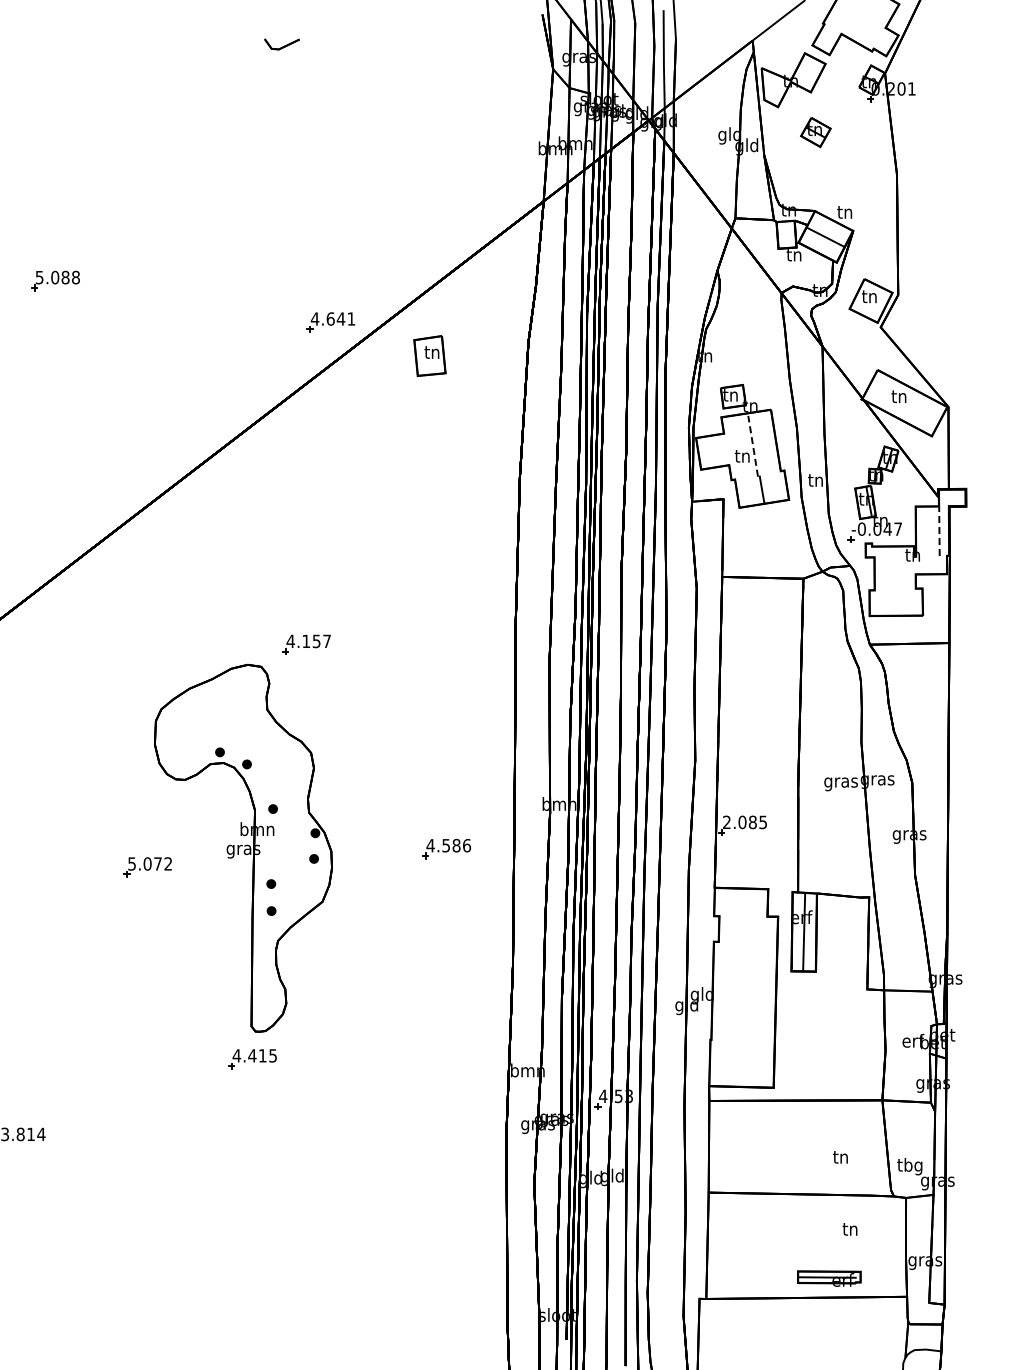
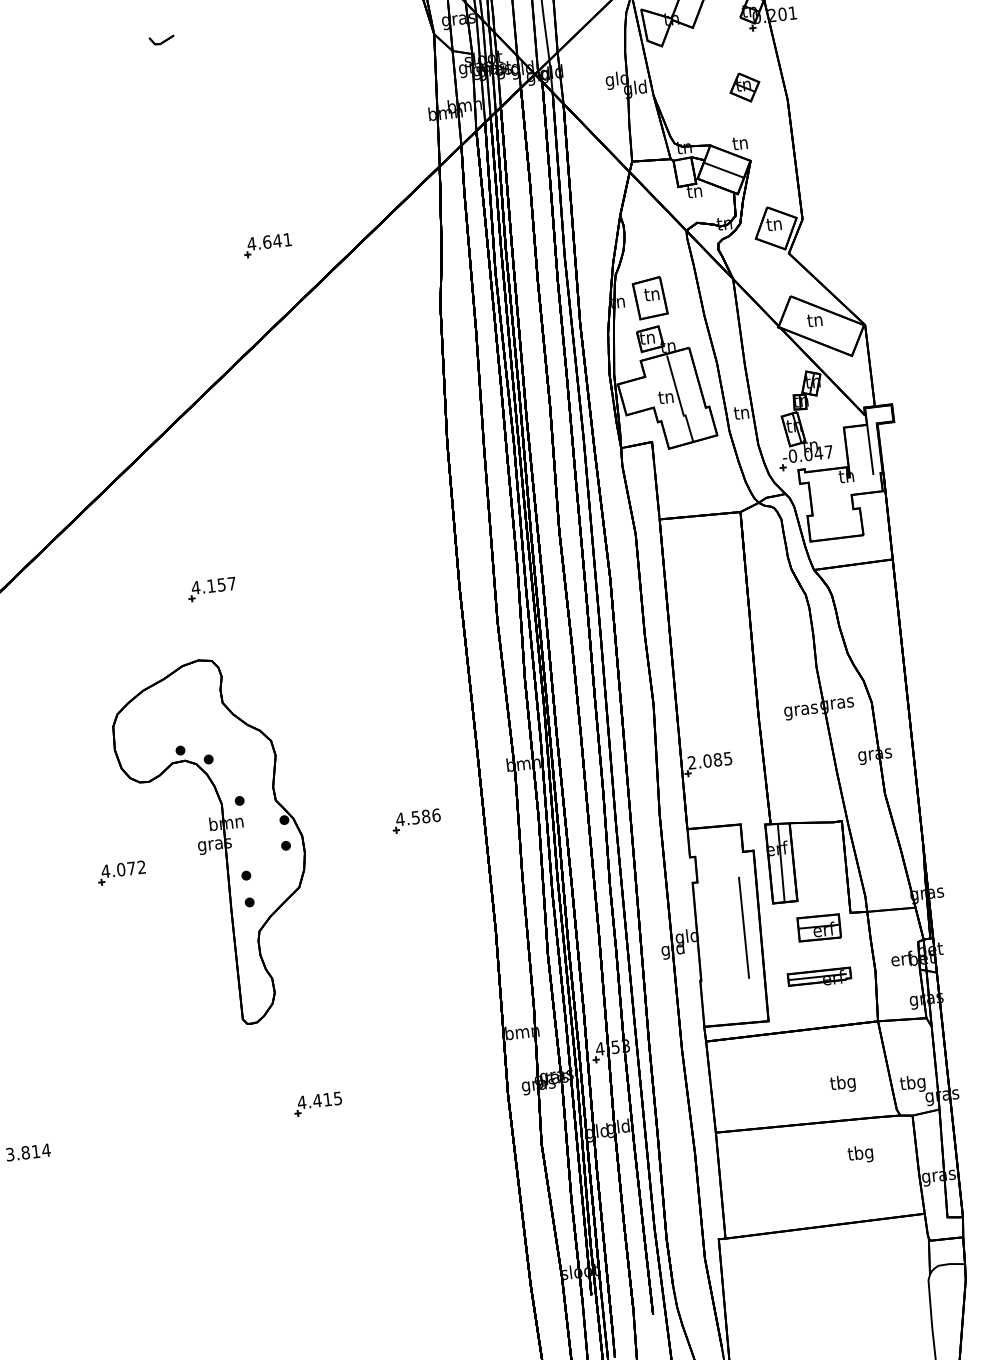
part: (281, 44) -> (161, 40), size x0.71
part: (815, 132) -> (744, 87), moved
part: (330, 322) -> (267, 245), moved
part: (429, 355) -> (649, 297), moved
line: (753, 446) -> (675, 386), dashed -> solid
line: (939, 531) -> (870, 449), dashed -> solid
part: (306, 644) -> (211, 589), moved
text: (131, 863) -> (105, 871), 5.072 -> 4.072
line: (759, 992) -> (743, 928), added
part: (834, 1000) -> (819, 927), added
part: (252, 1059) -> (317, 1104), moved
text: (839, 1158) -> (841, 1083), tn -> tbg
text: (849, 1230) -> (860, 1154), tn -> tbg
part: (829, 1278) -> (819, 977), moved

